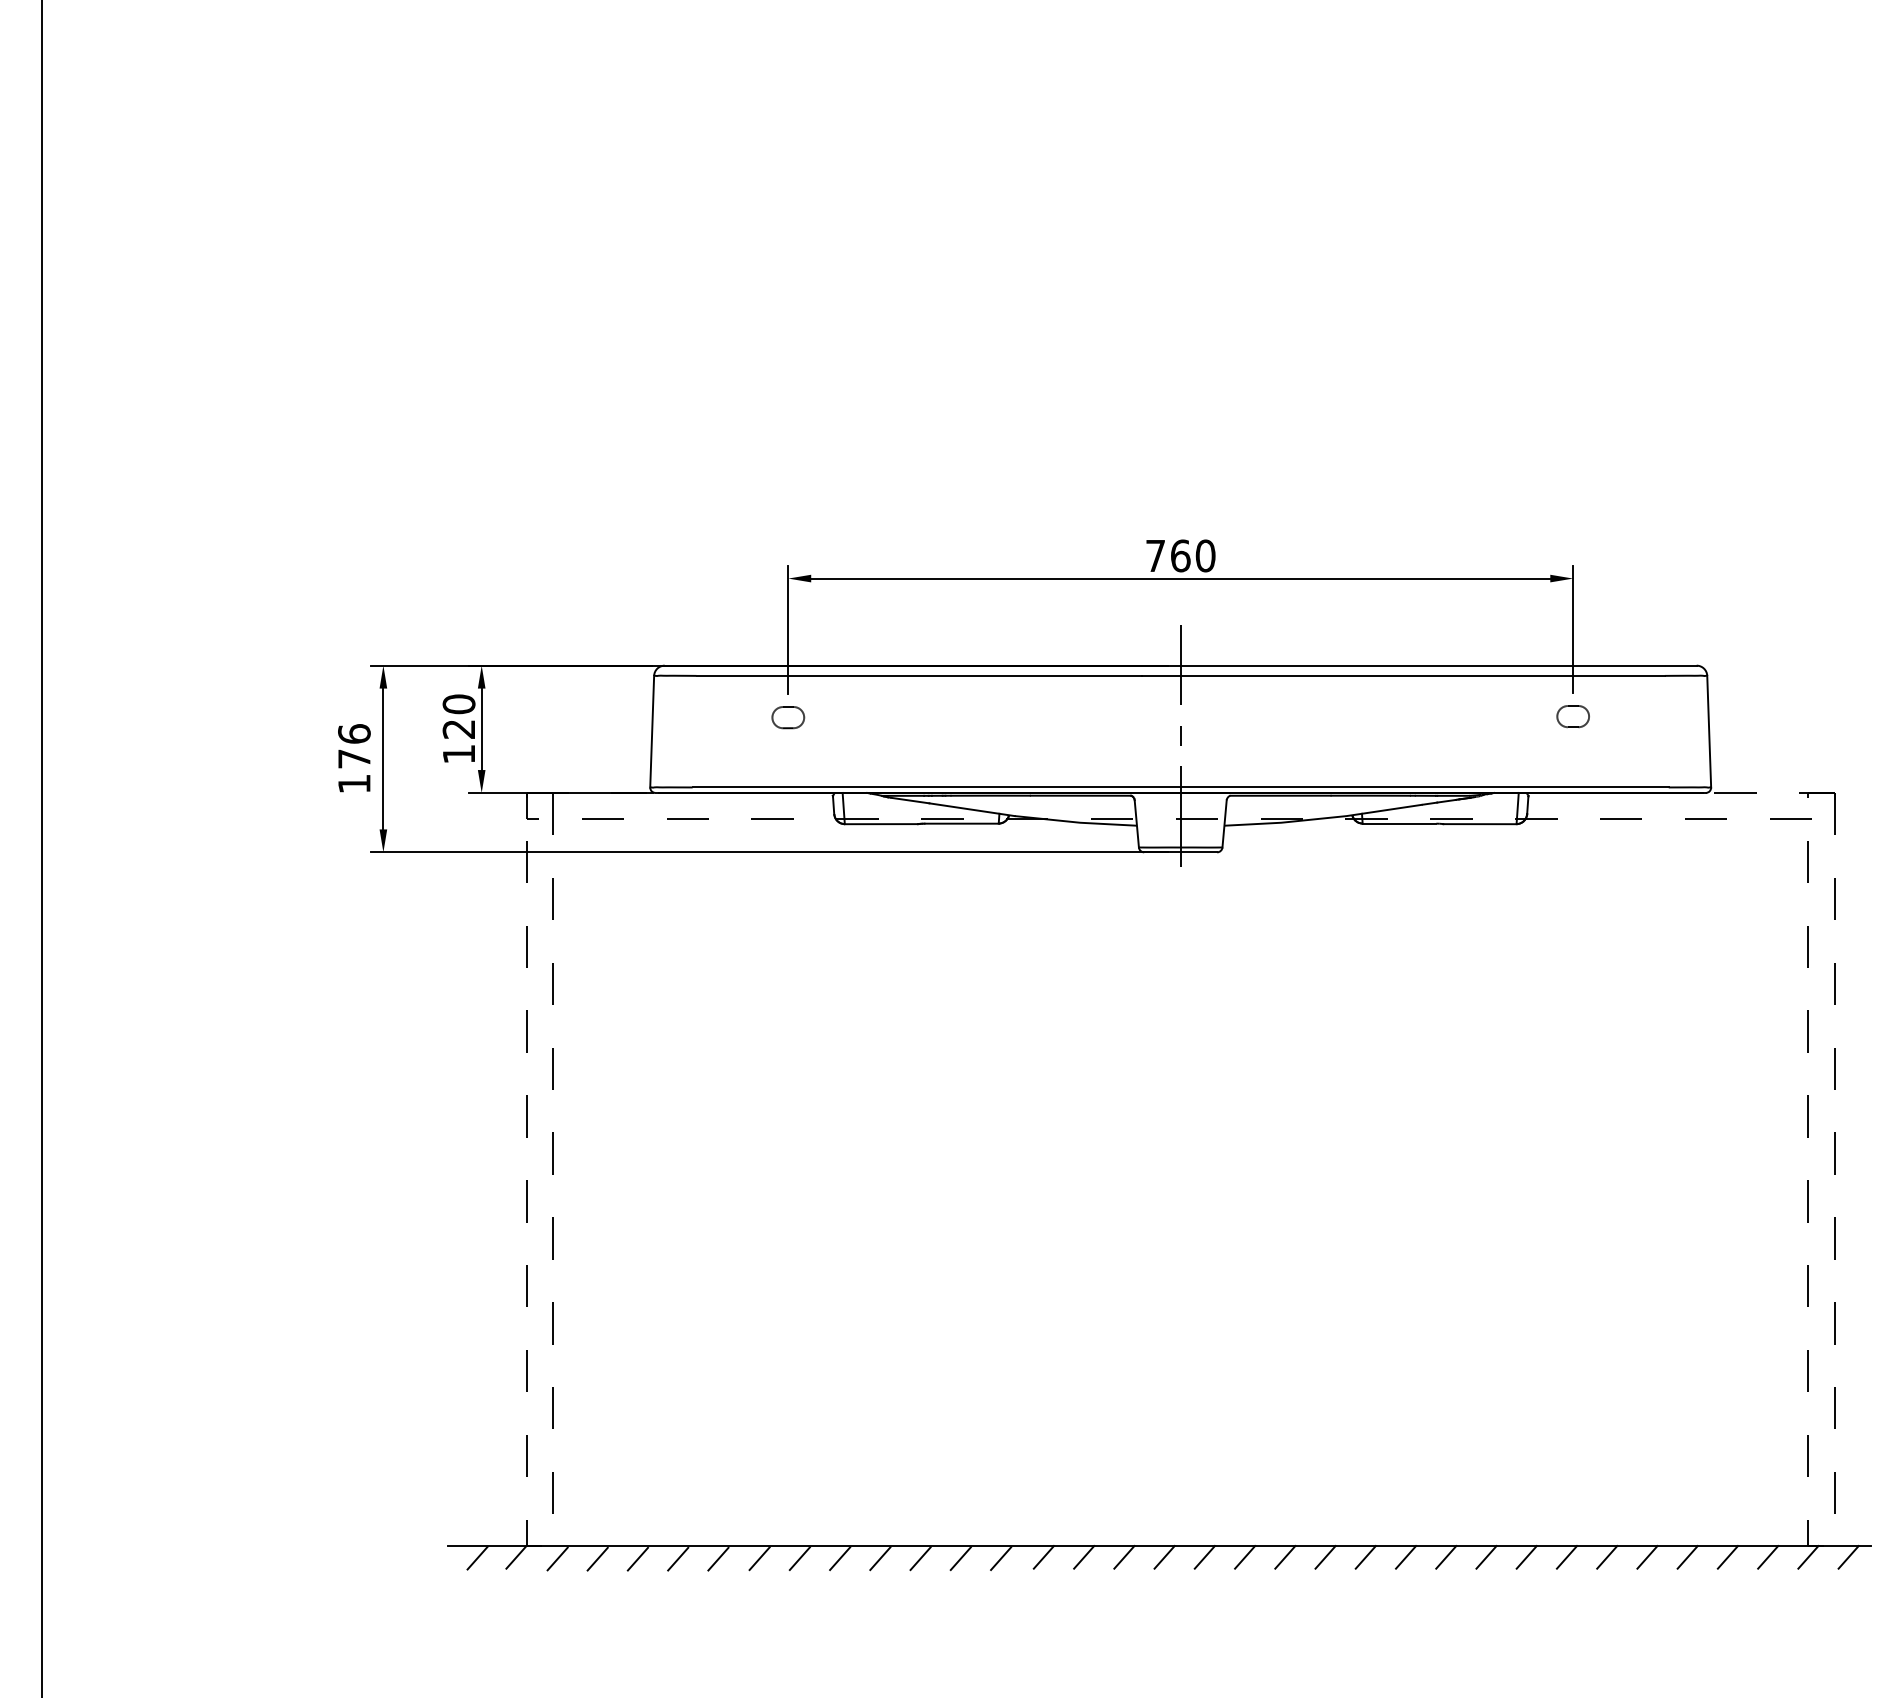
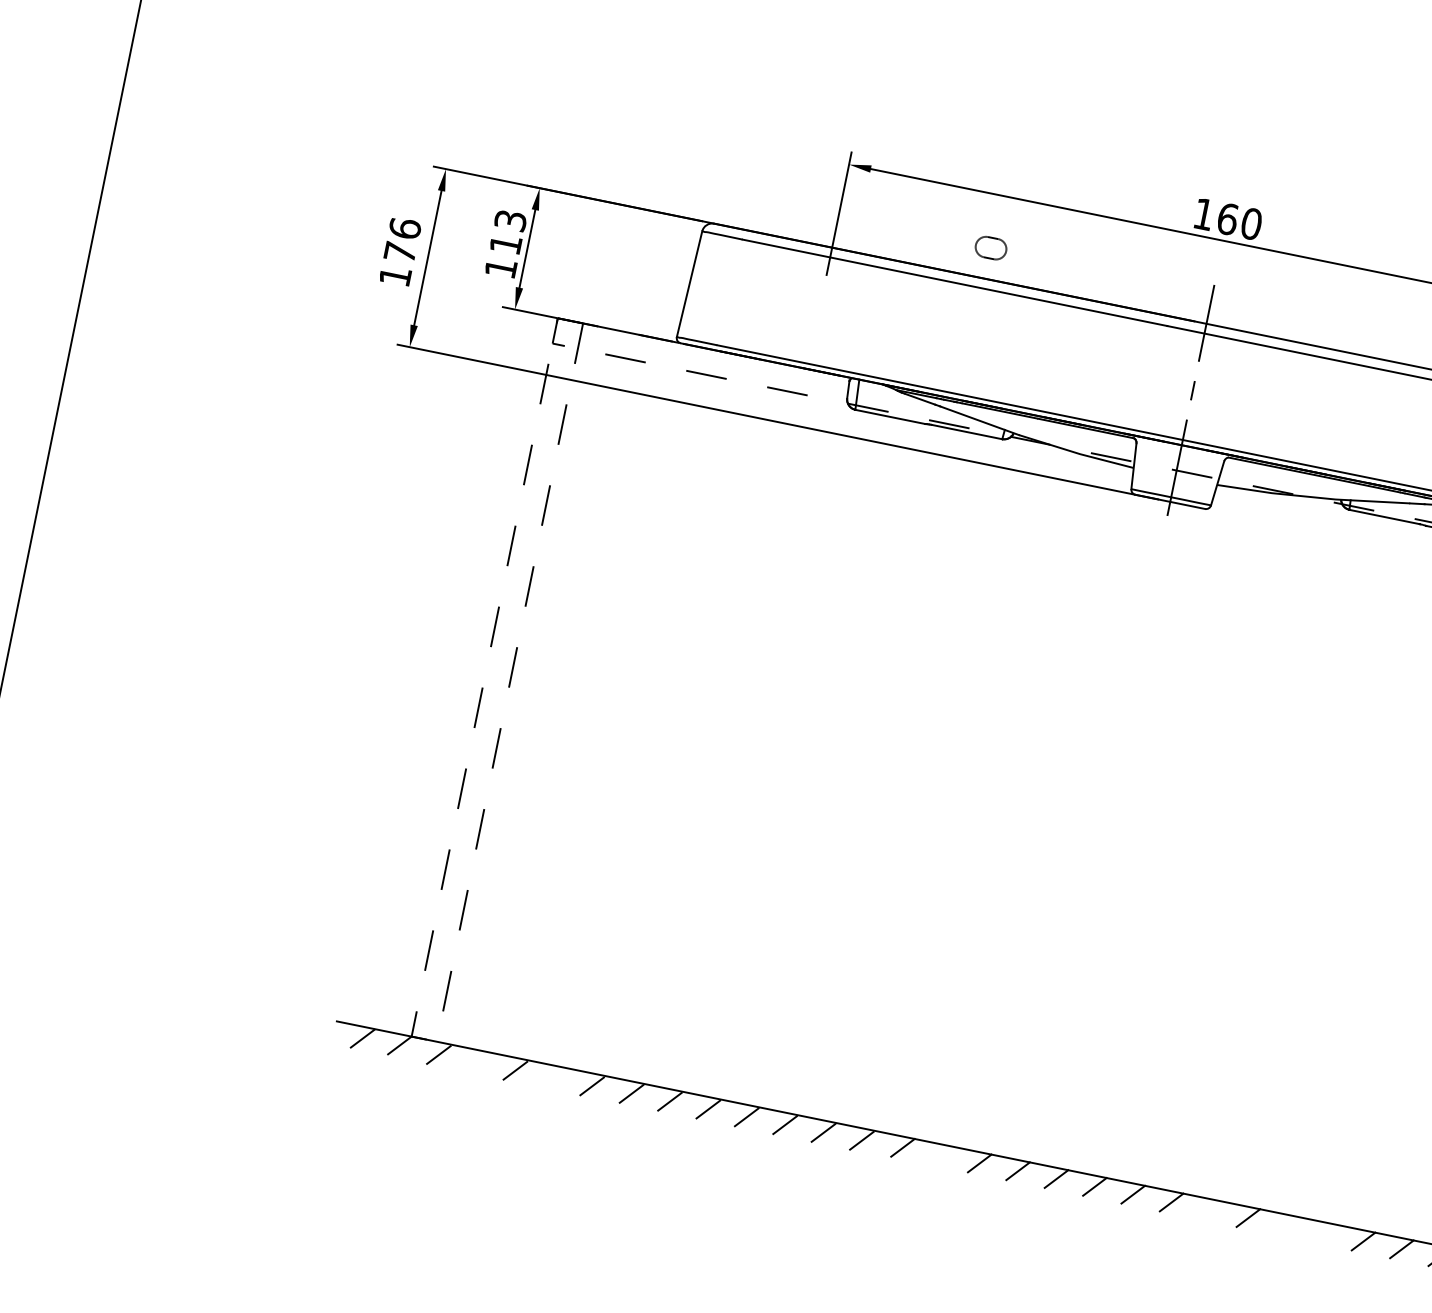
text: (1155, 555) -> (1203, 213), 760 -> 160
text: (458, 716) -> (507, 232), 120 -> 113
part: (788, 717) -> (991, 248), moved
line: (1084, 1557) -> (941, 1155), removed
line: (1365, 1557) -> (1209, 1210), removed
line: (1446, 1557) -> (1286, 1226), removed
line: (1486, 1557) -> (1325, 1233), removed
line: (597, 1558) -> (476, 1062), removed
line: (678, 1558) -> (554, 1078), removed

